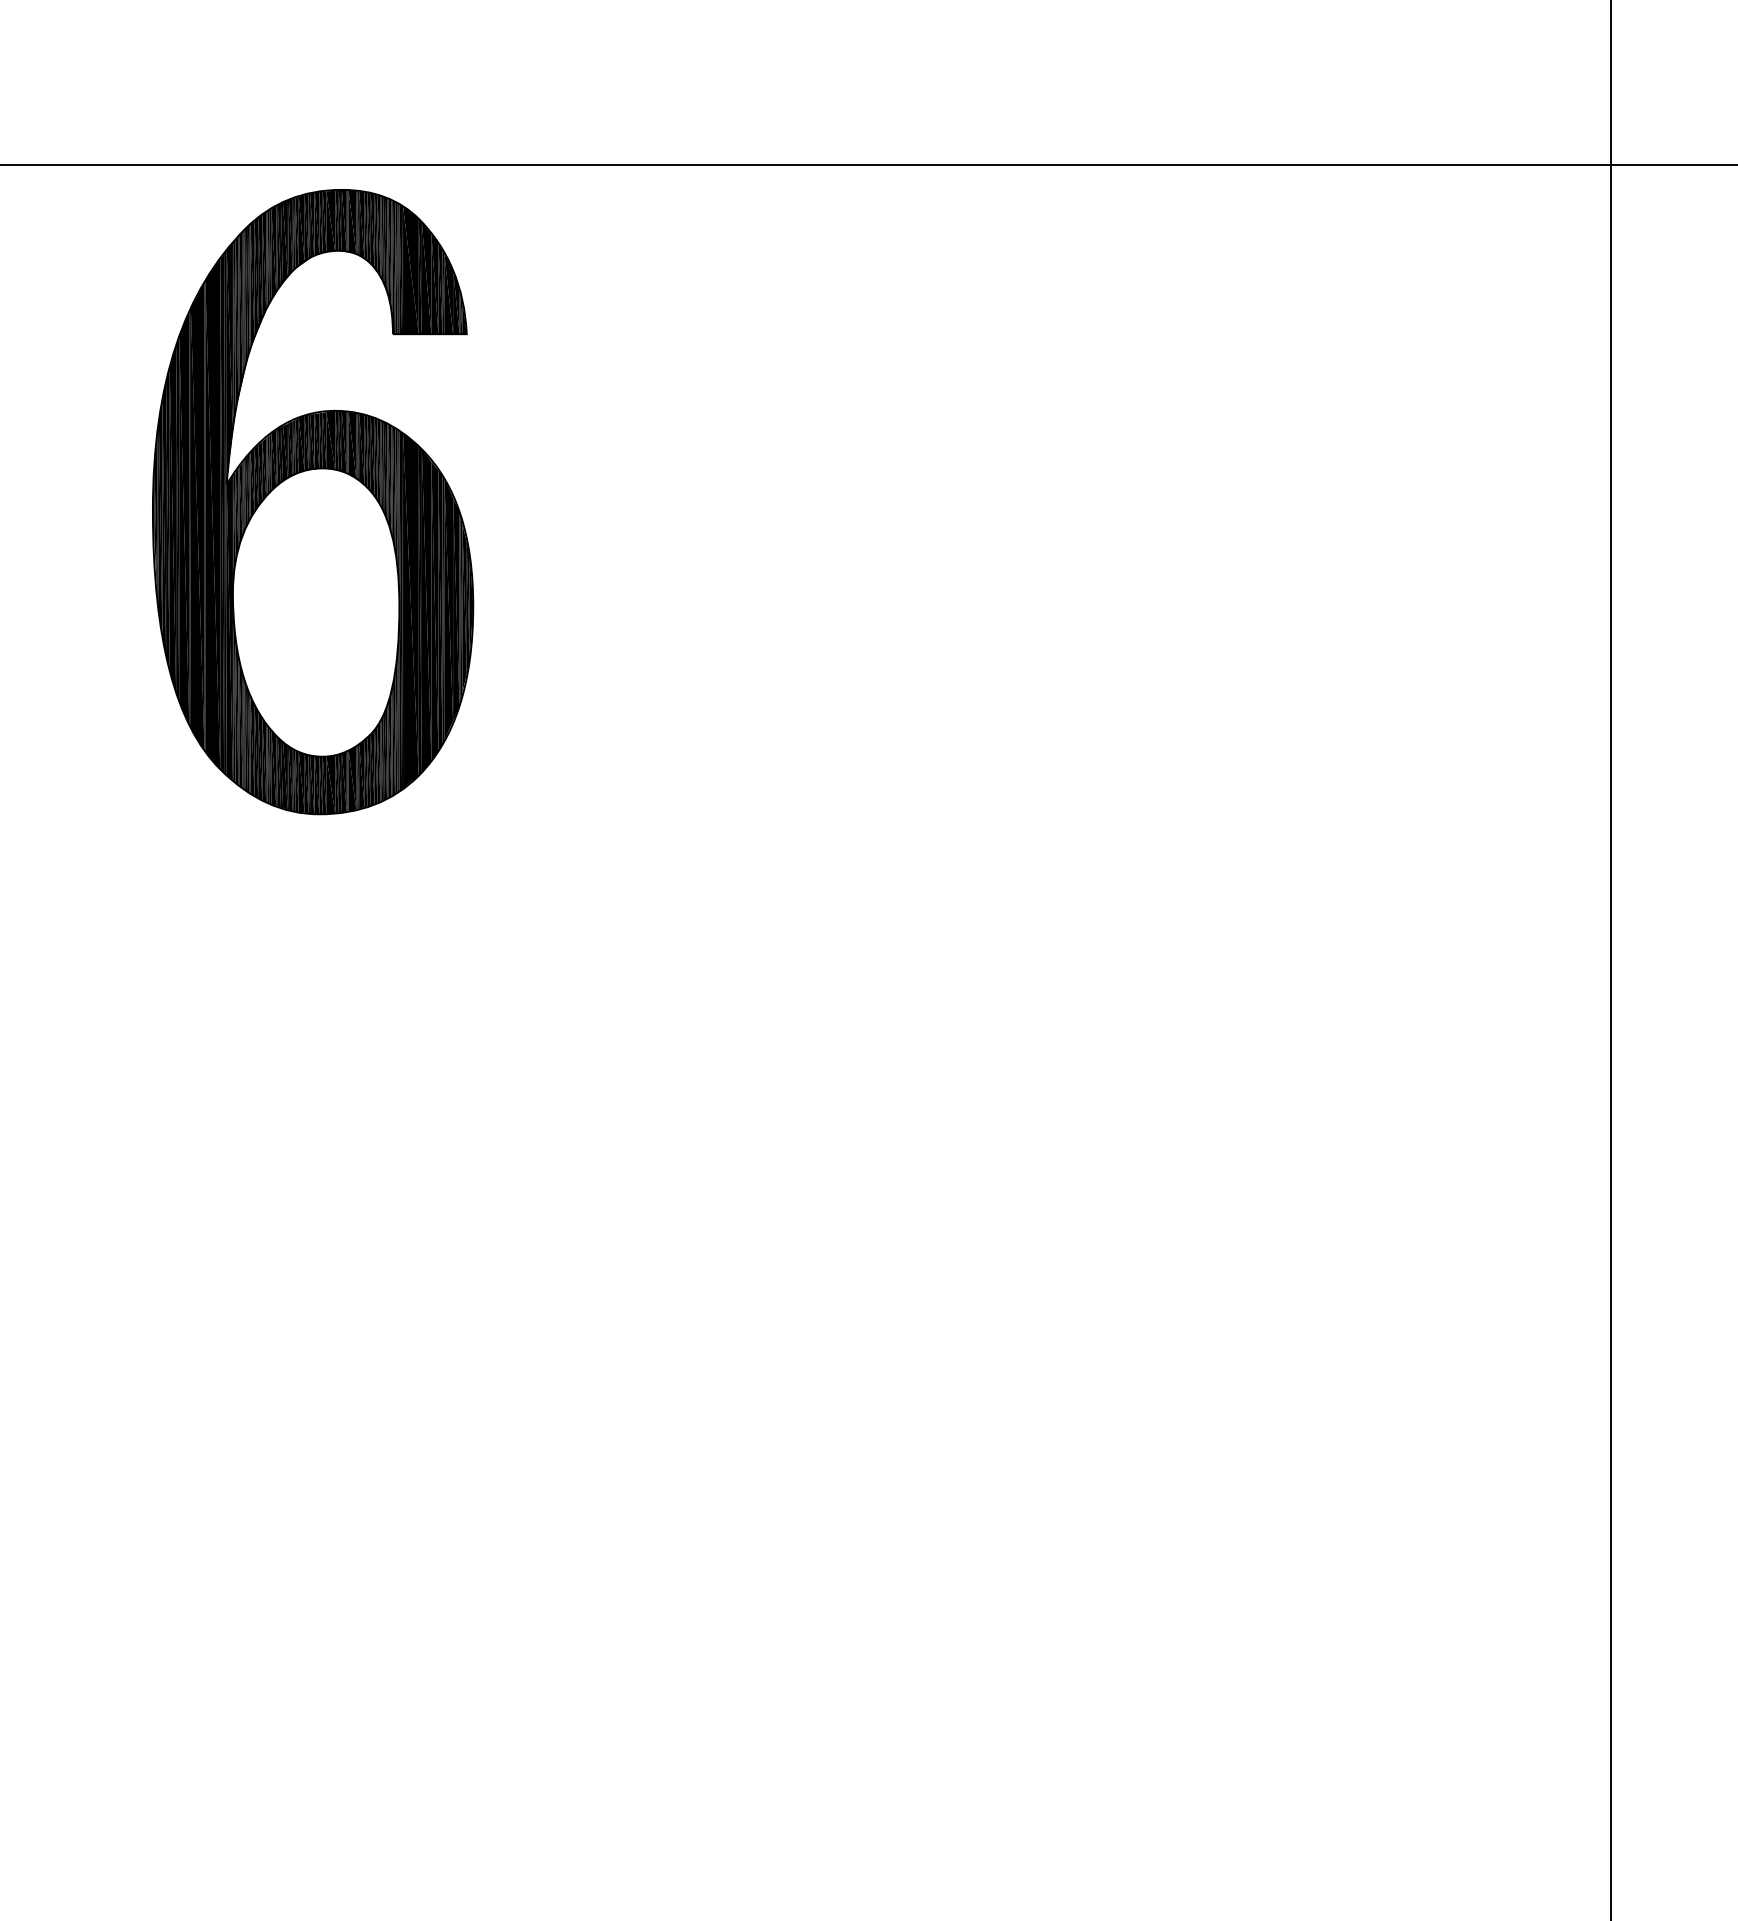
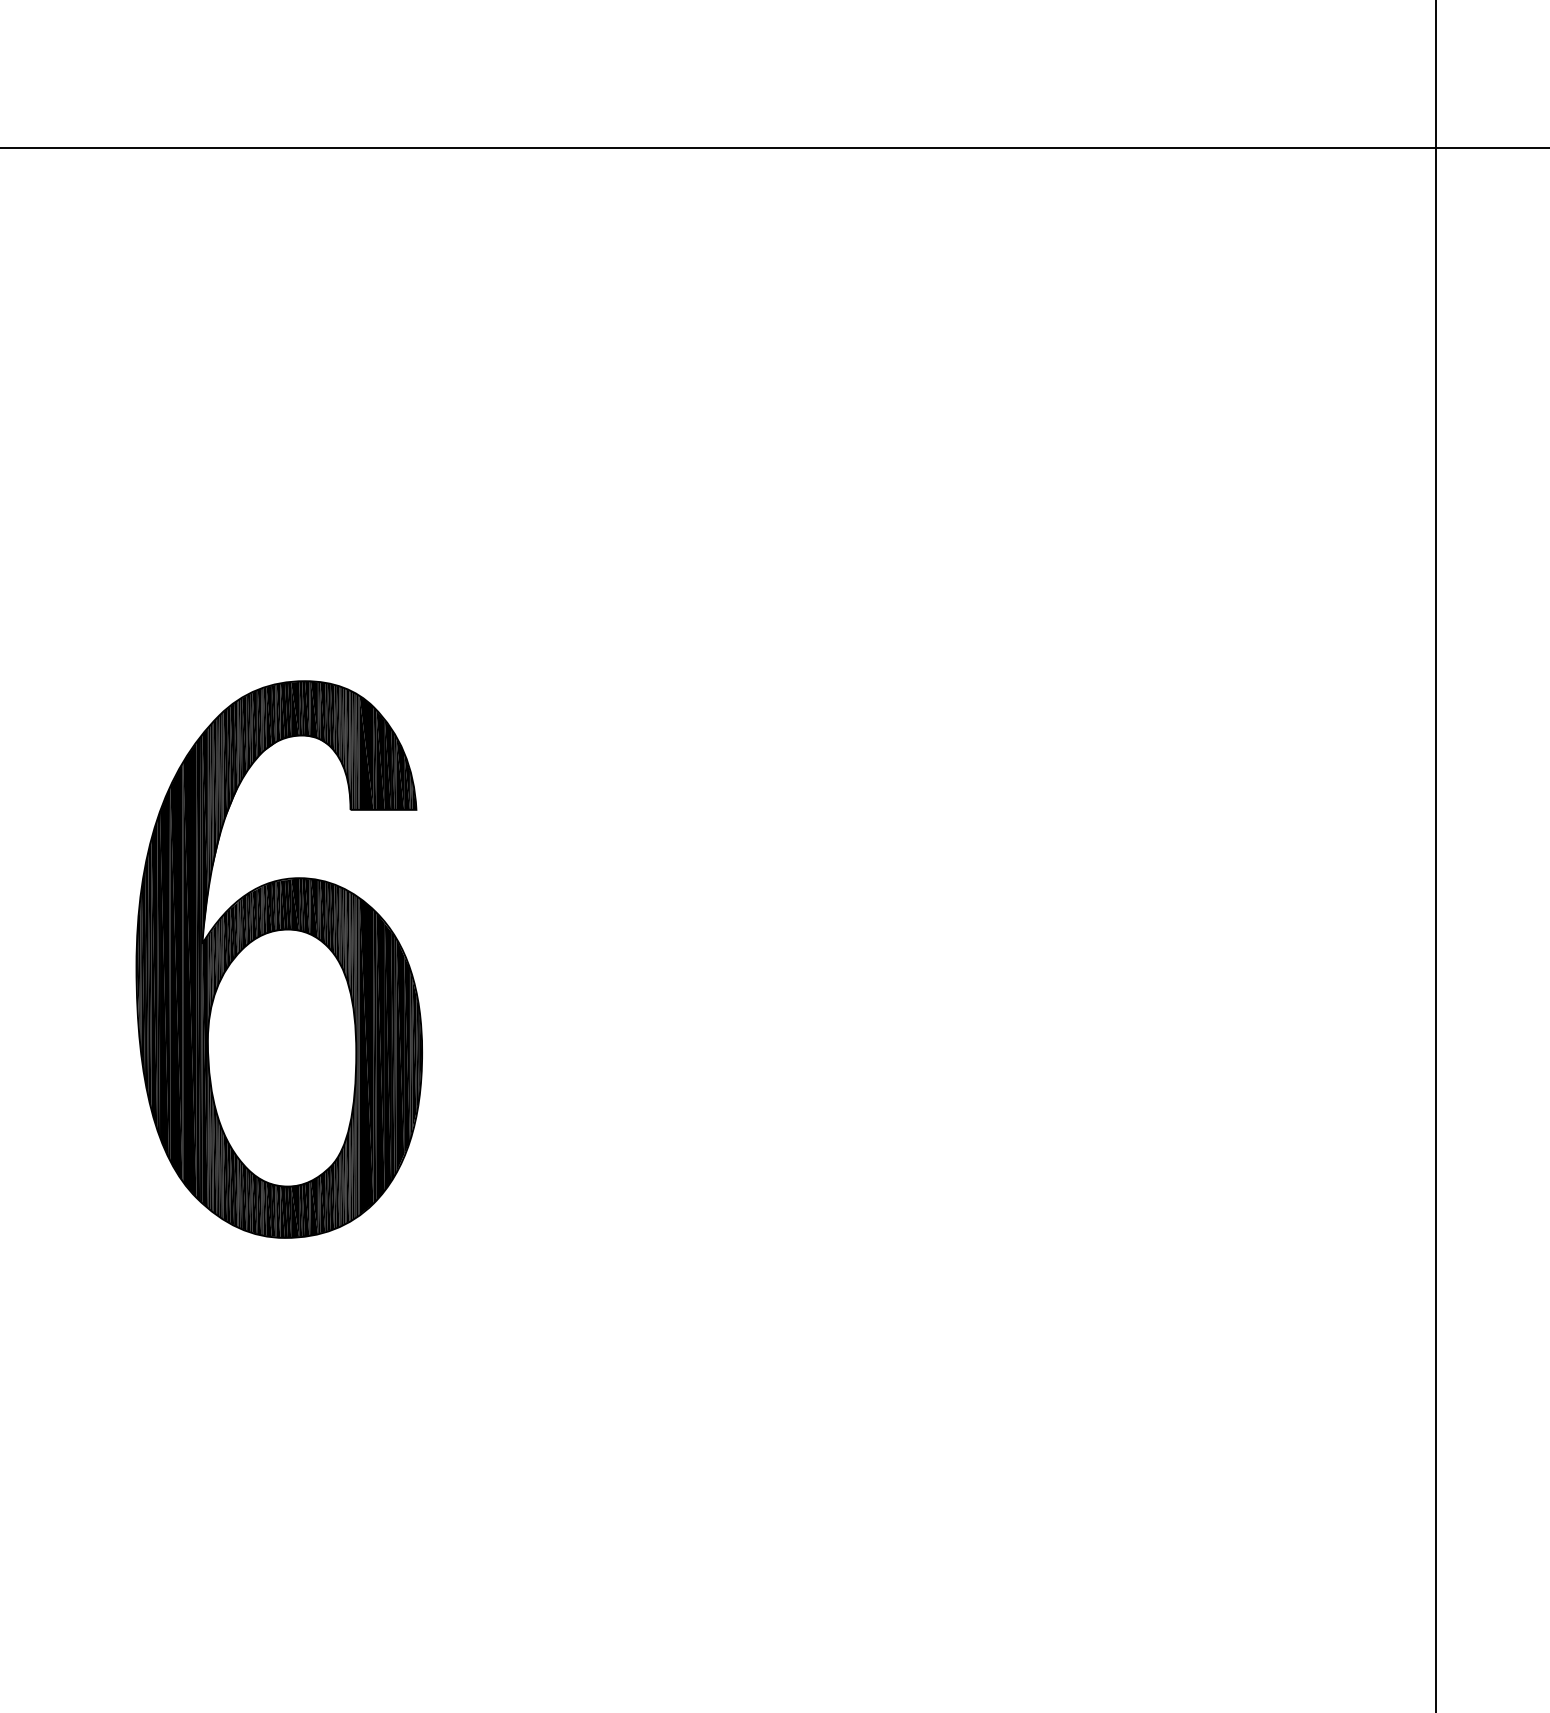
part: (313, 502) -> (279, 959), moved

